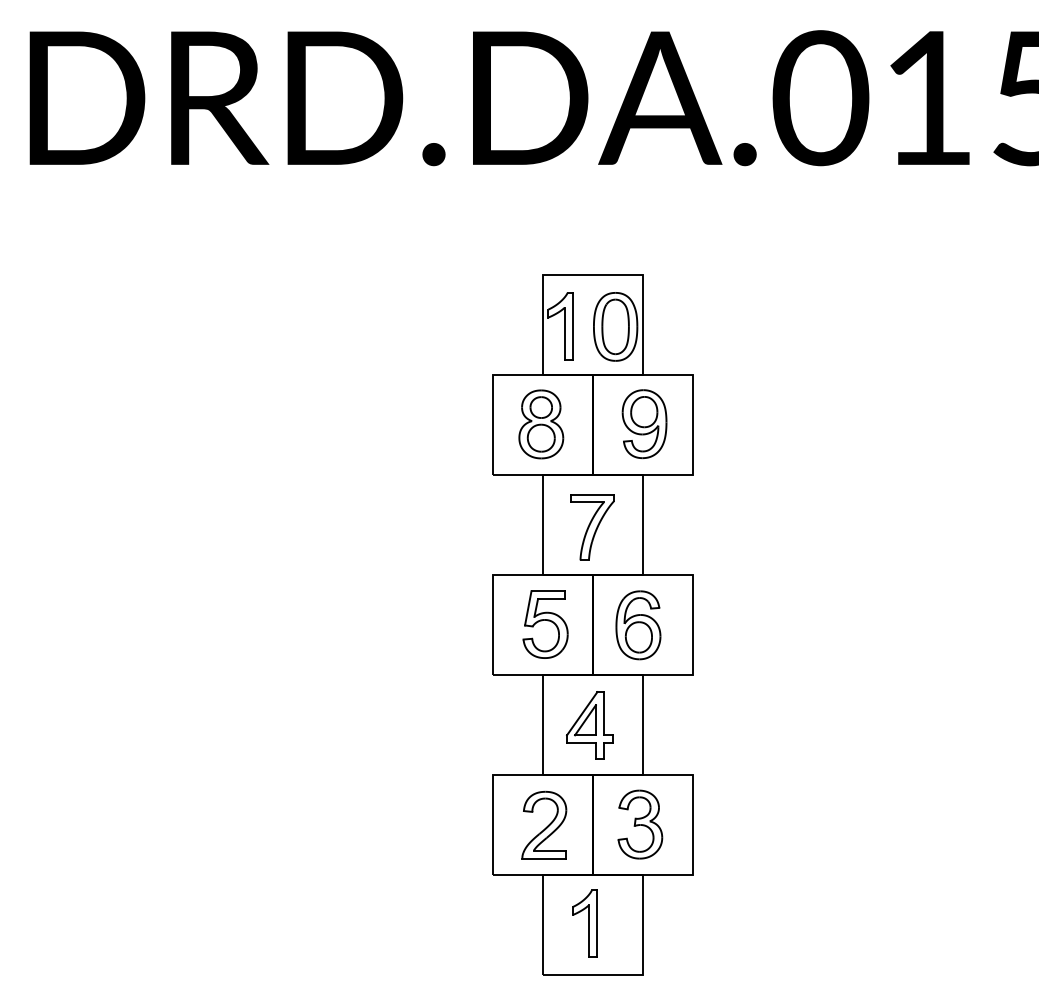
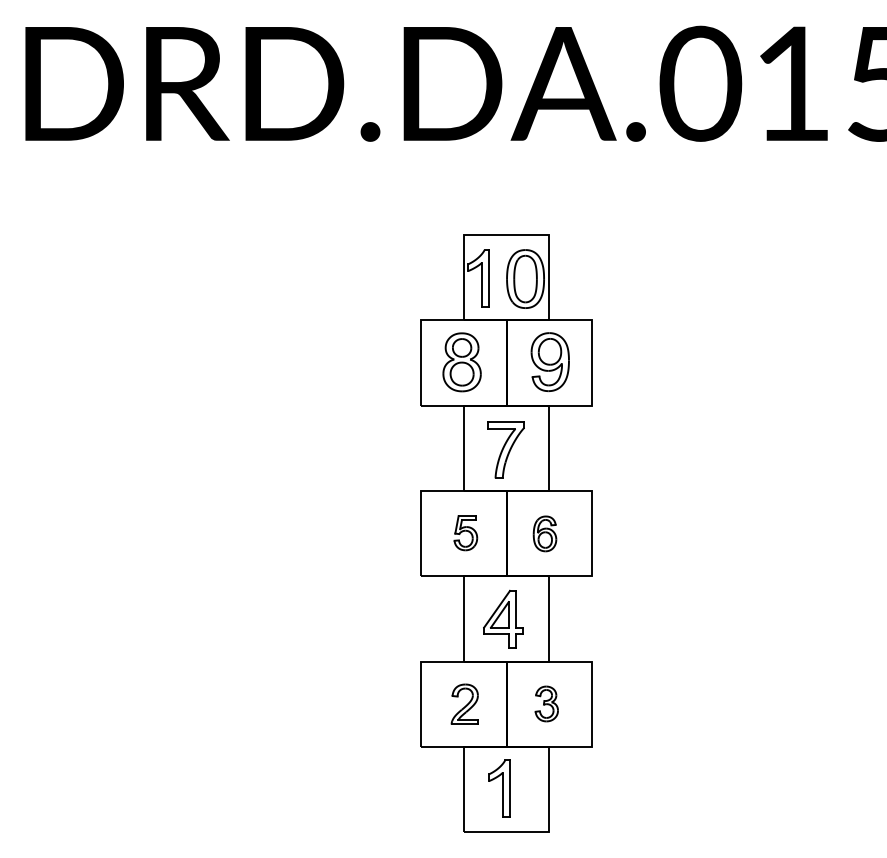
part: (545, 623) -> (465, 532), size x0.6
part: (637, 624) -> (544, 533), size x0.6
part: (640, 824) -> (546, 703), size x0.6
part: (544, 825) -> (464, 704), size x0.7

